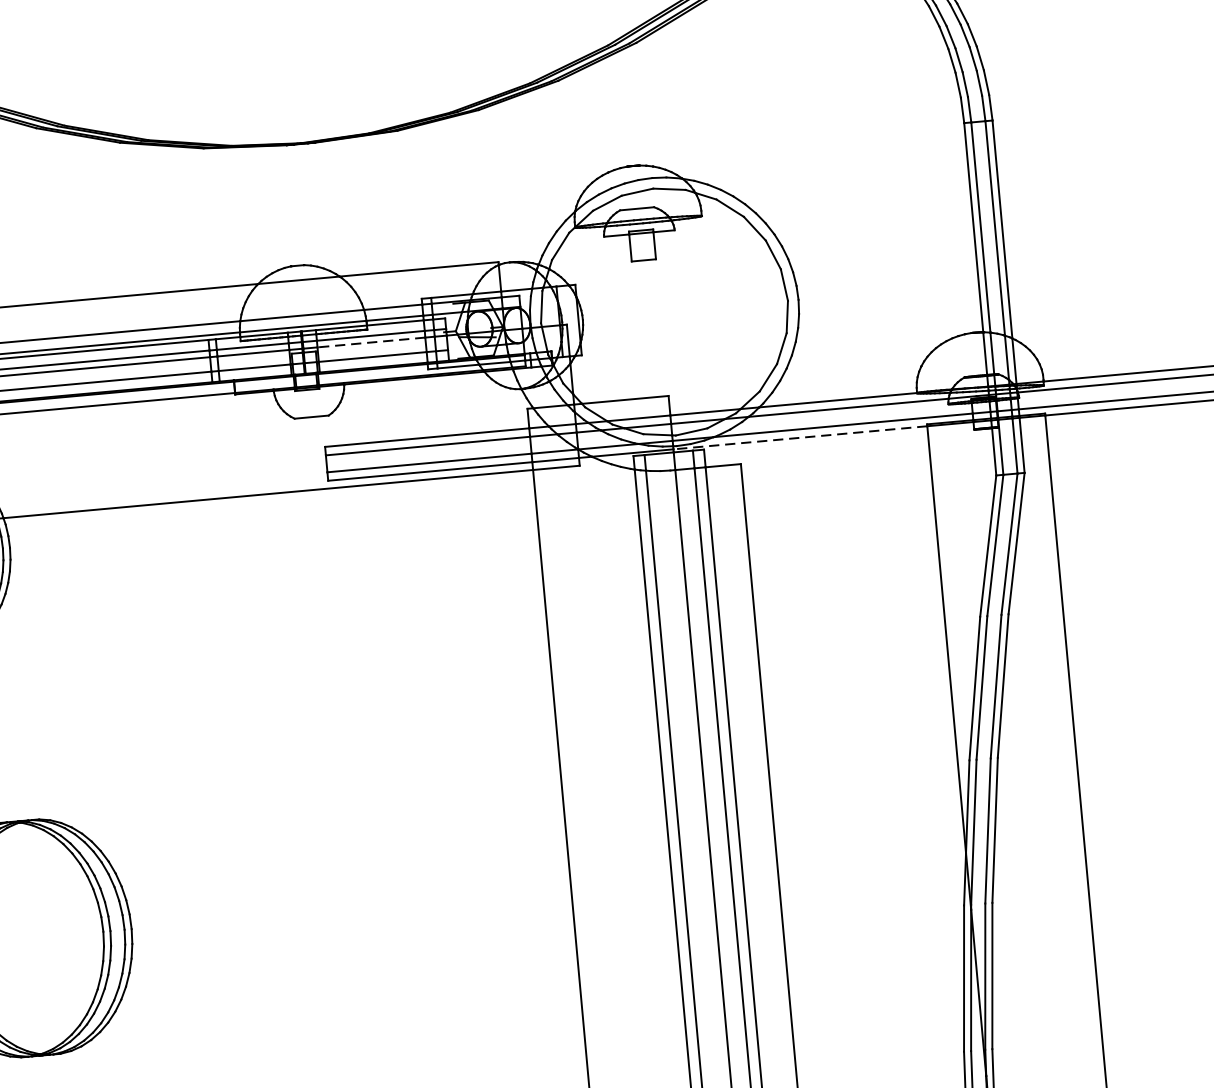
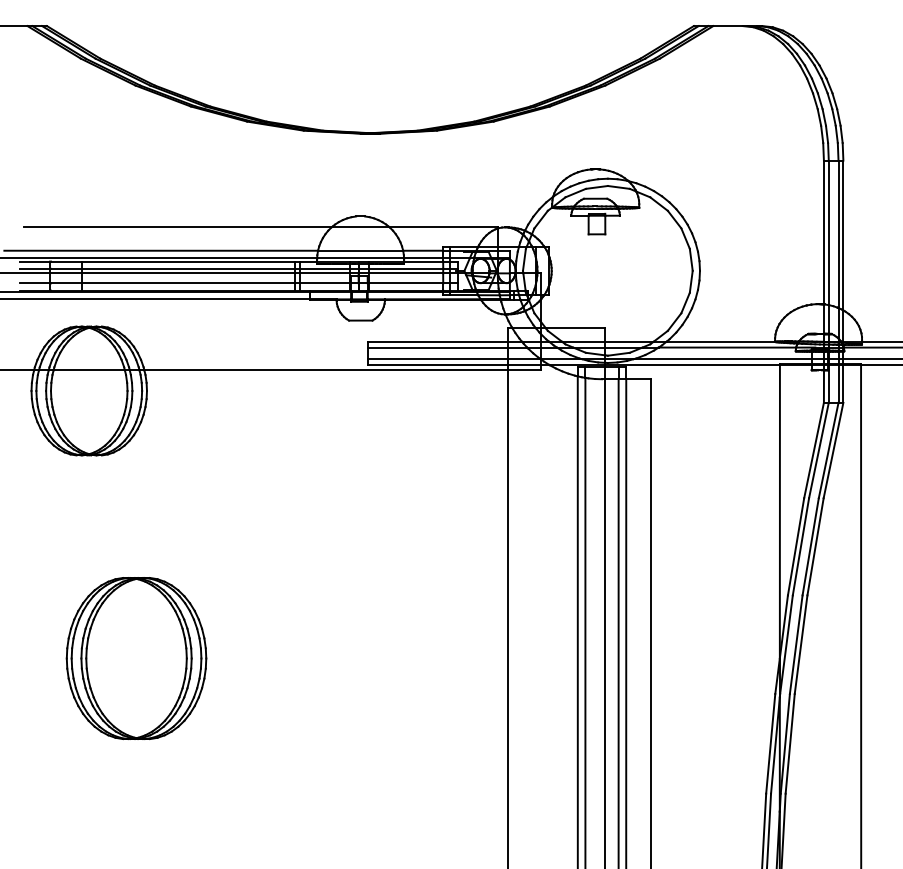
line: (370, 342) -> (405, 273), dashed -> solid
line: (800, 438) -> (692, 365), dashed -> solid

